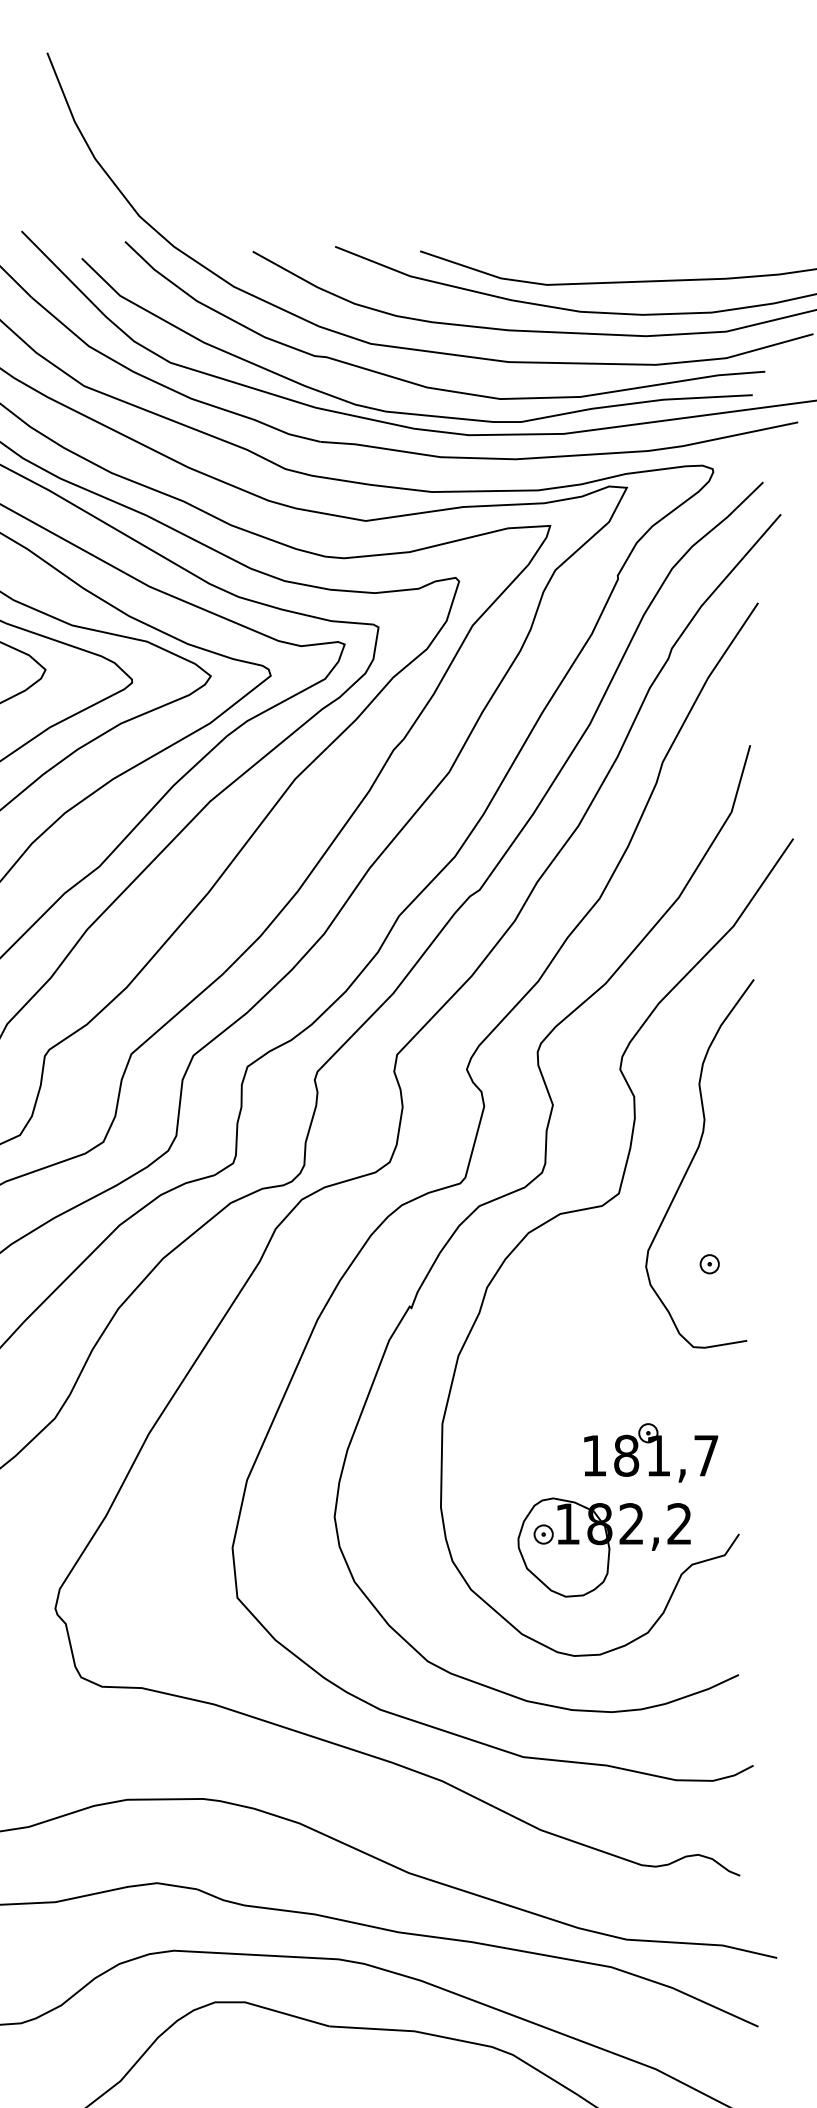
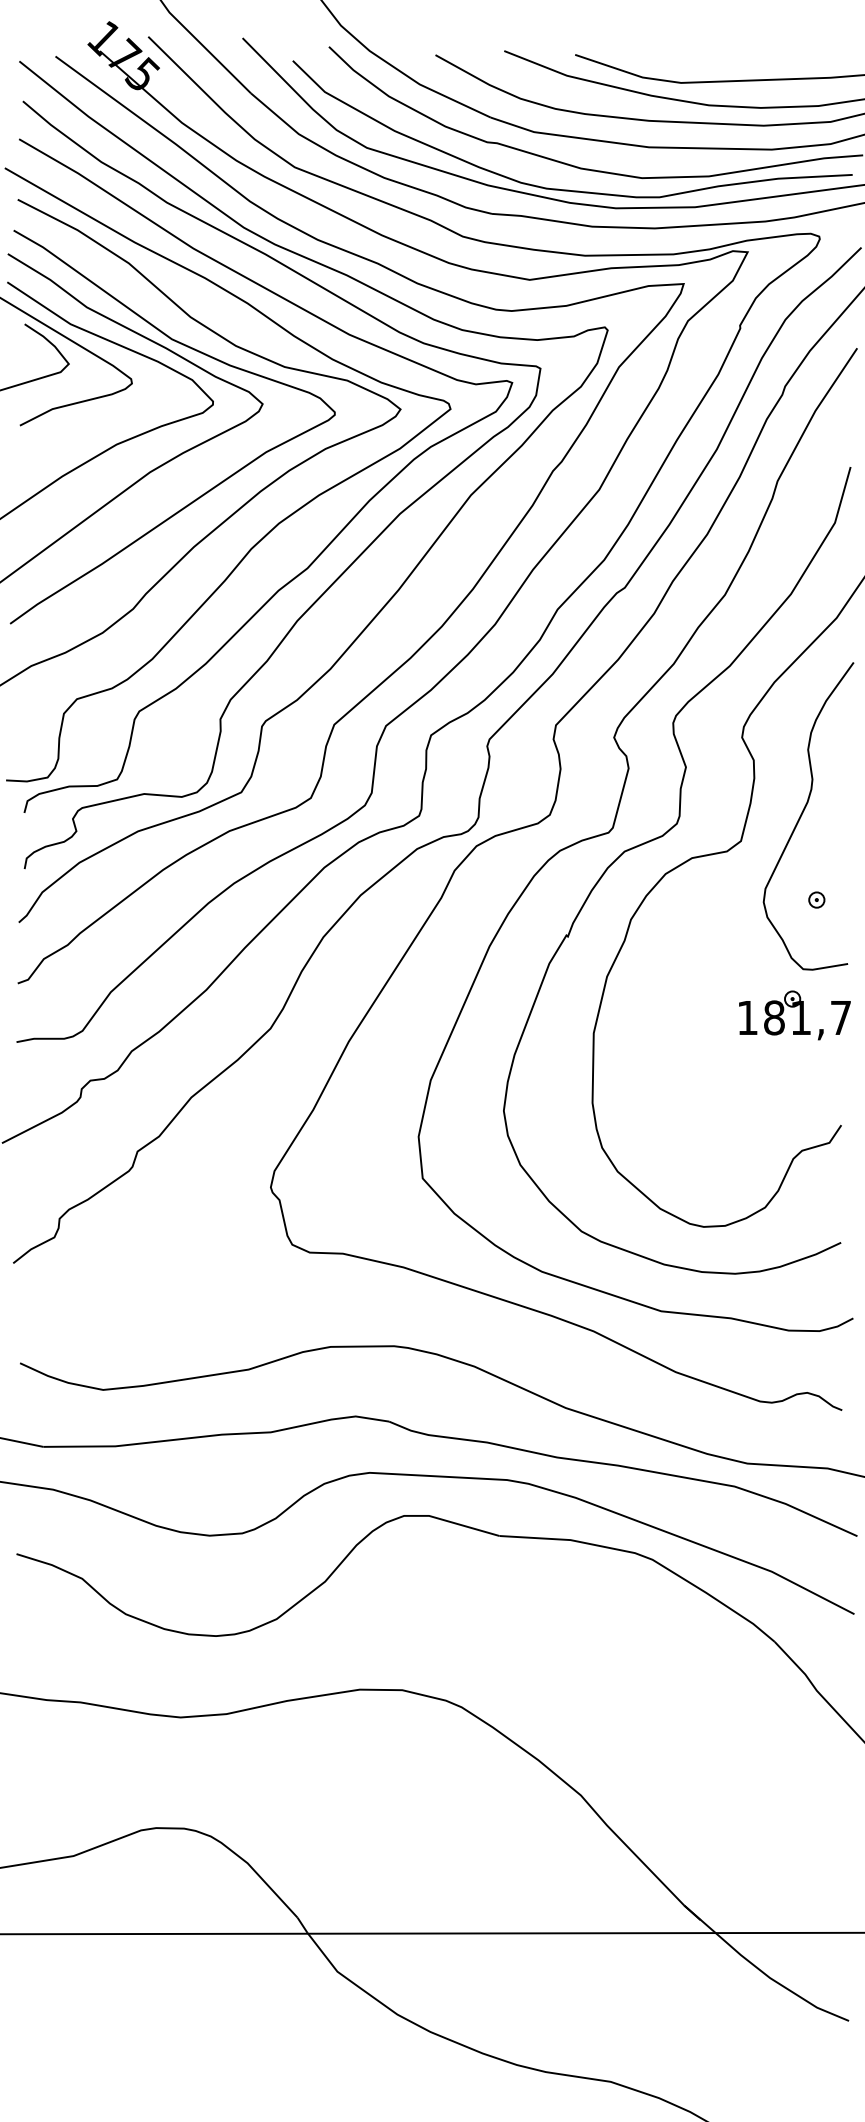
part: (650, 1452) -> (794, 1015), moved
part: (603, 1547) -> (728, 1136), removed

